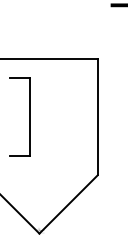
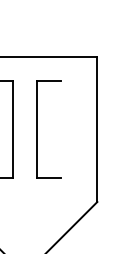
part: (49, 116) -> (37, 128), added

